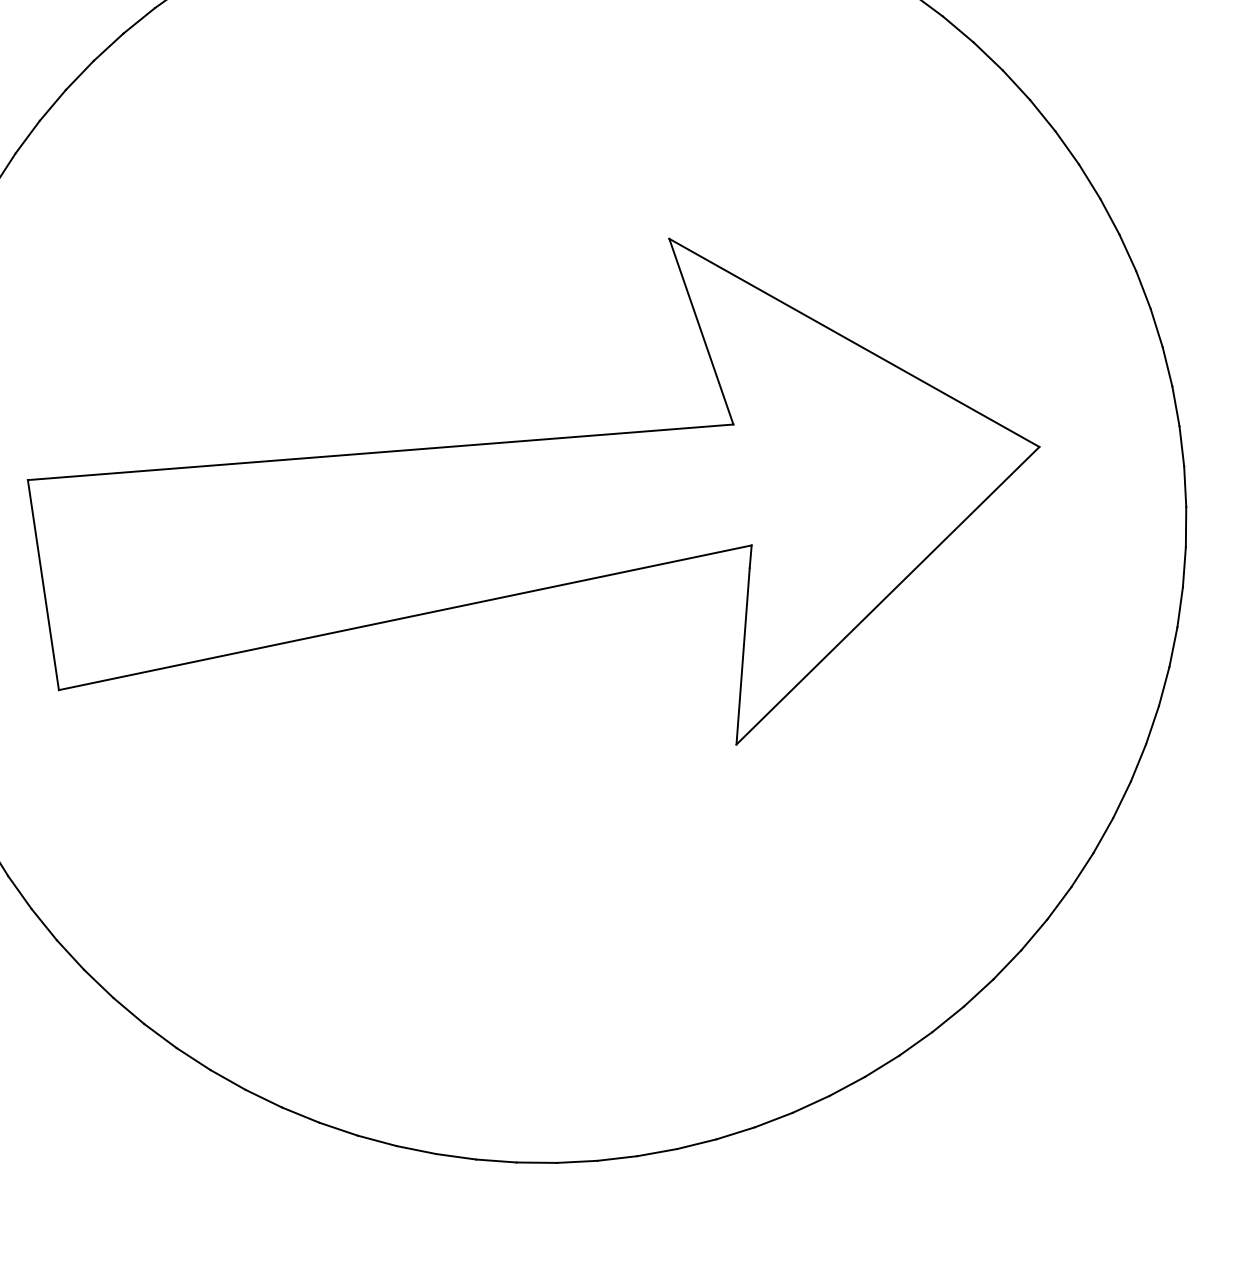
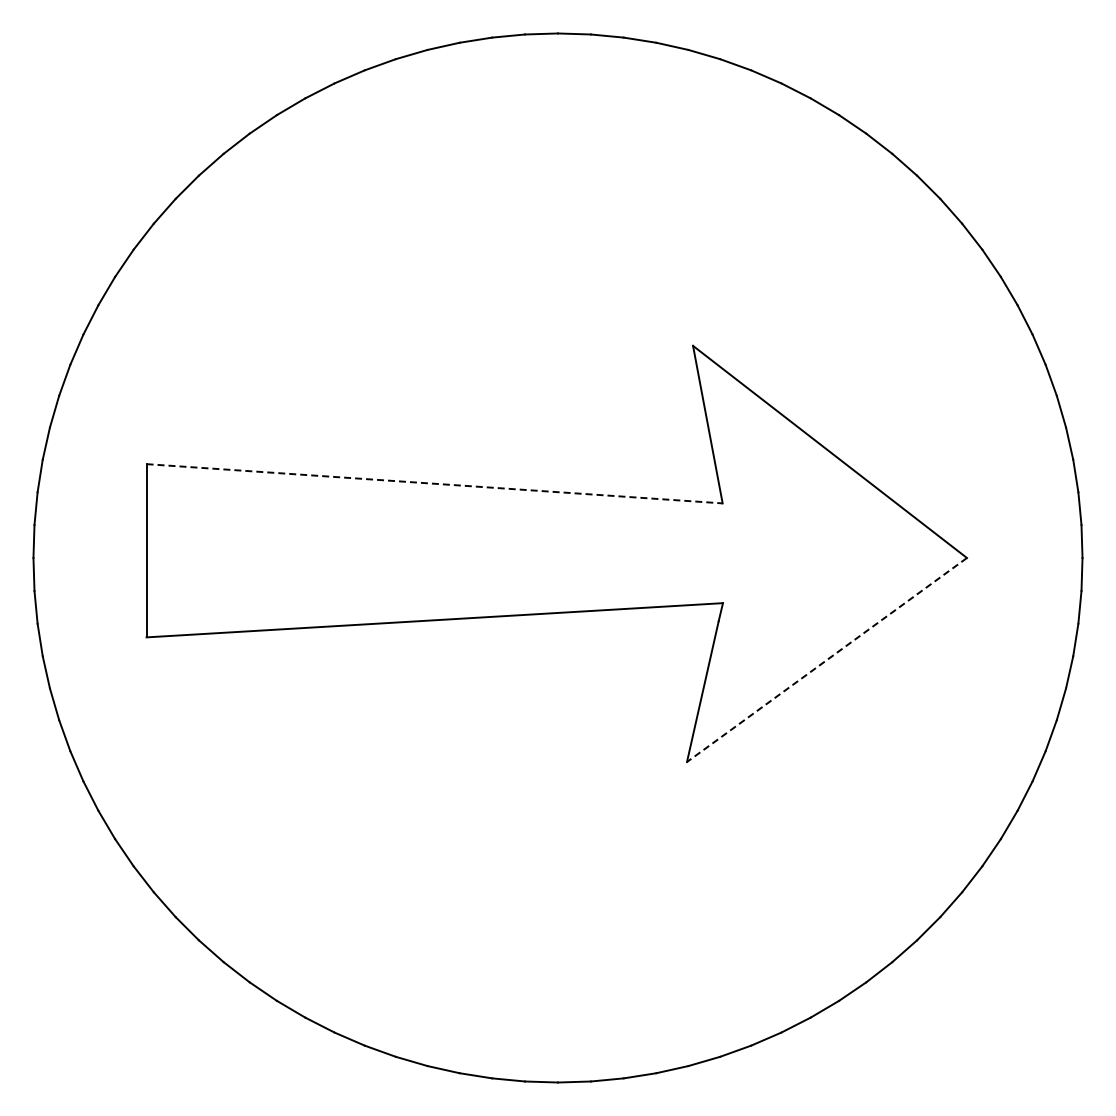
line: (380, 451) -> (434, 483), solid -> dashed
line: (887, 596) -> (826, 660), solid -> dashed

